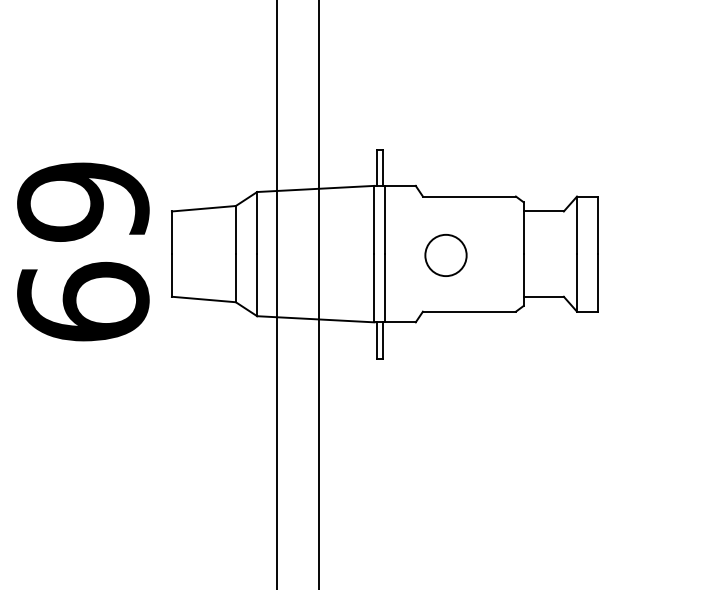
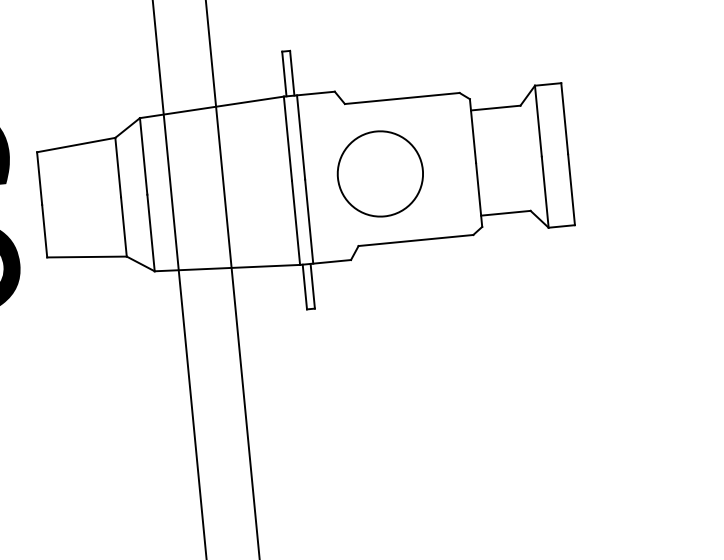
circle: (445, 255) -> (379, 174), size x1.67

